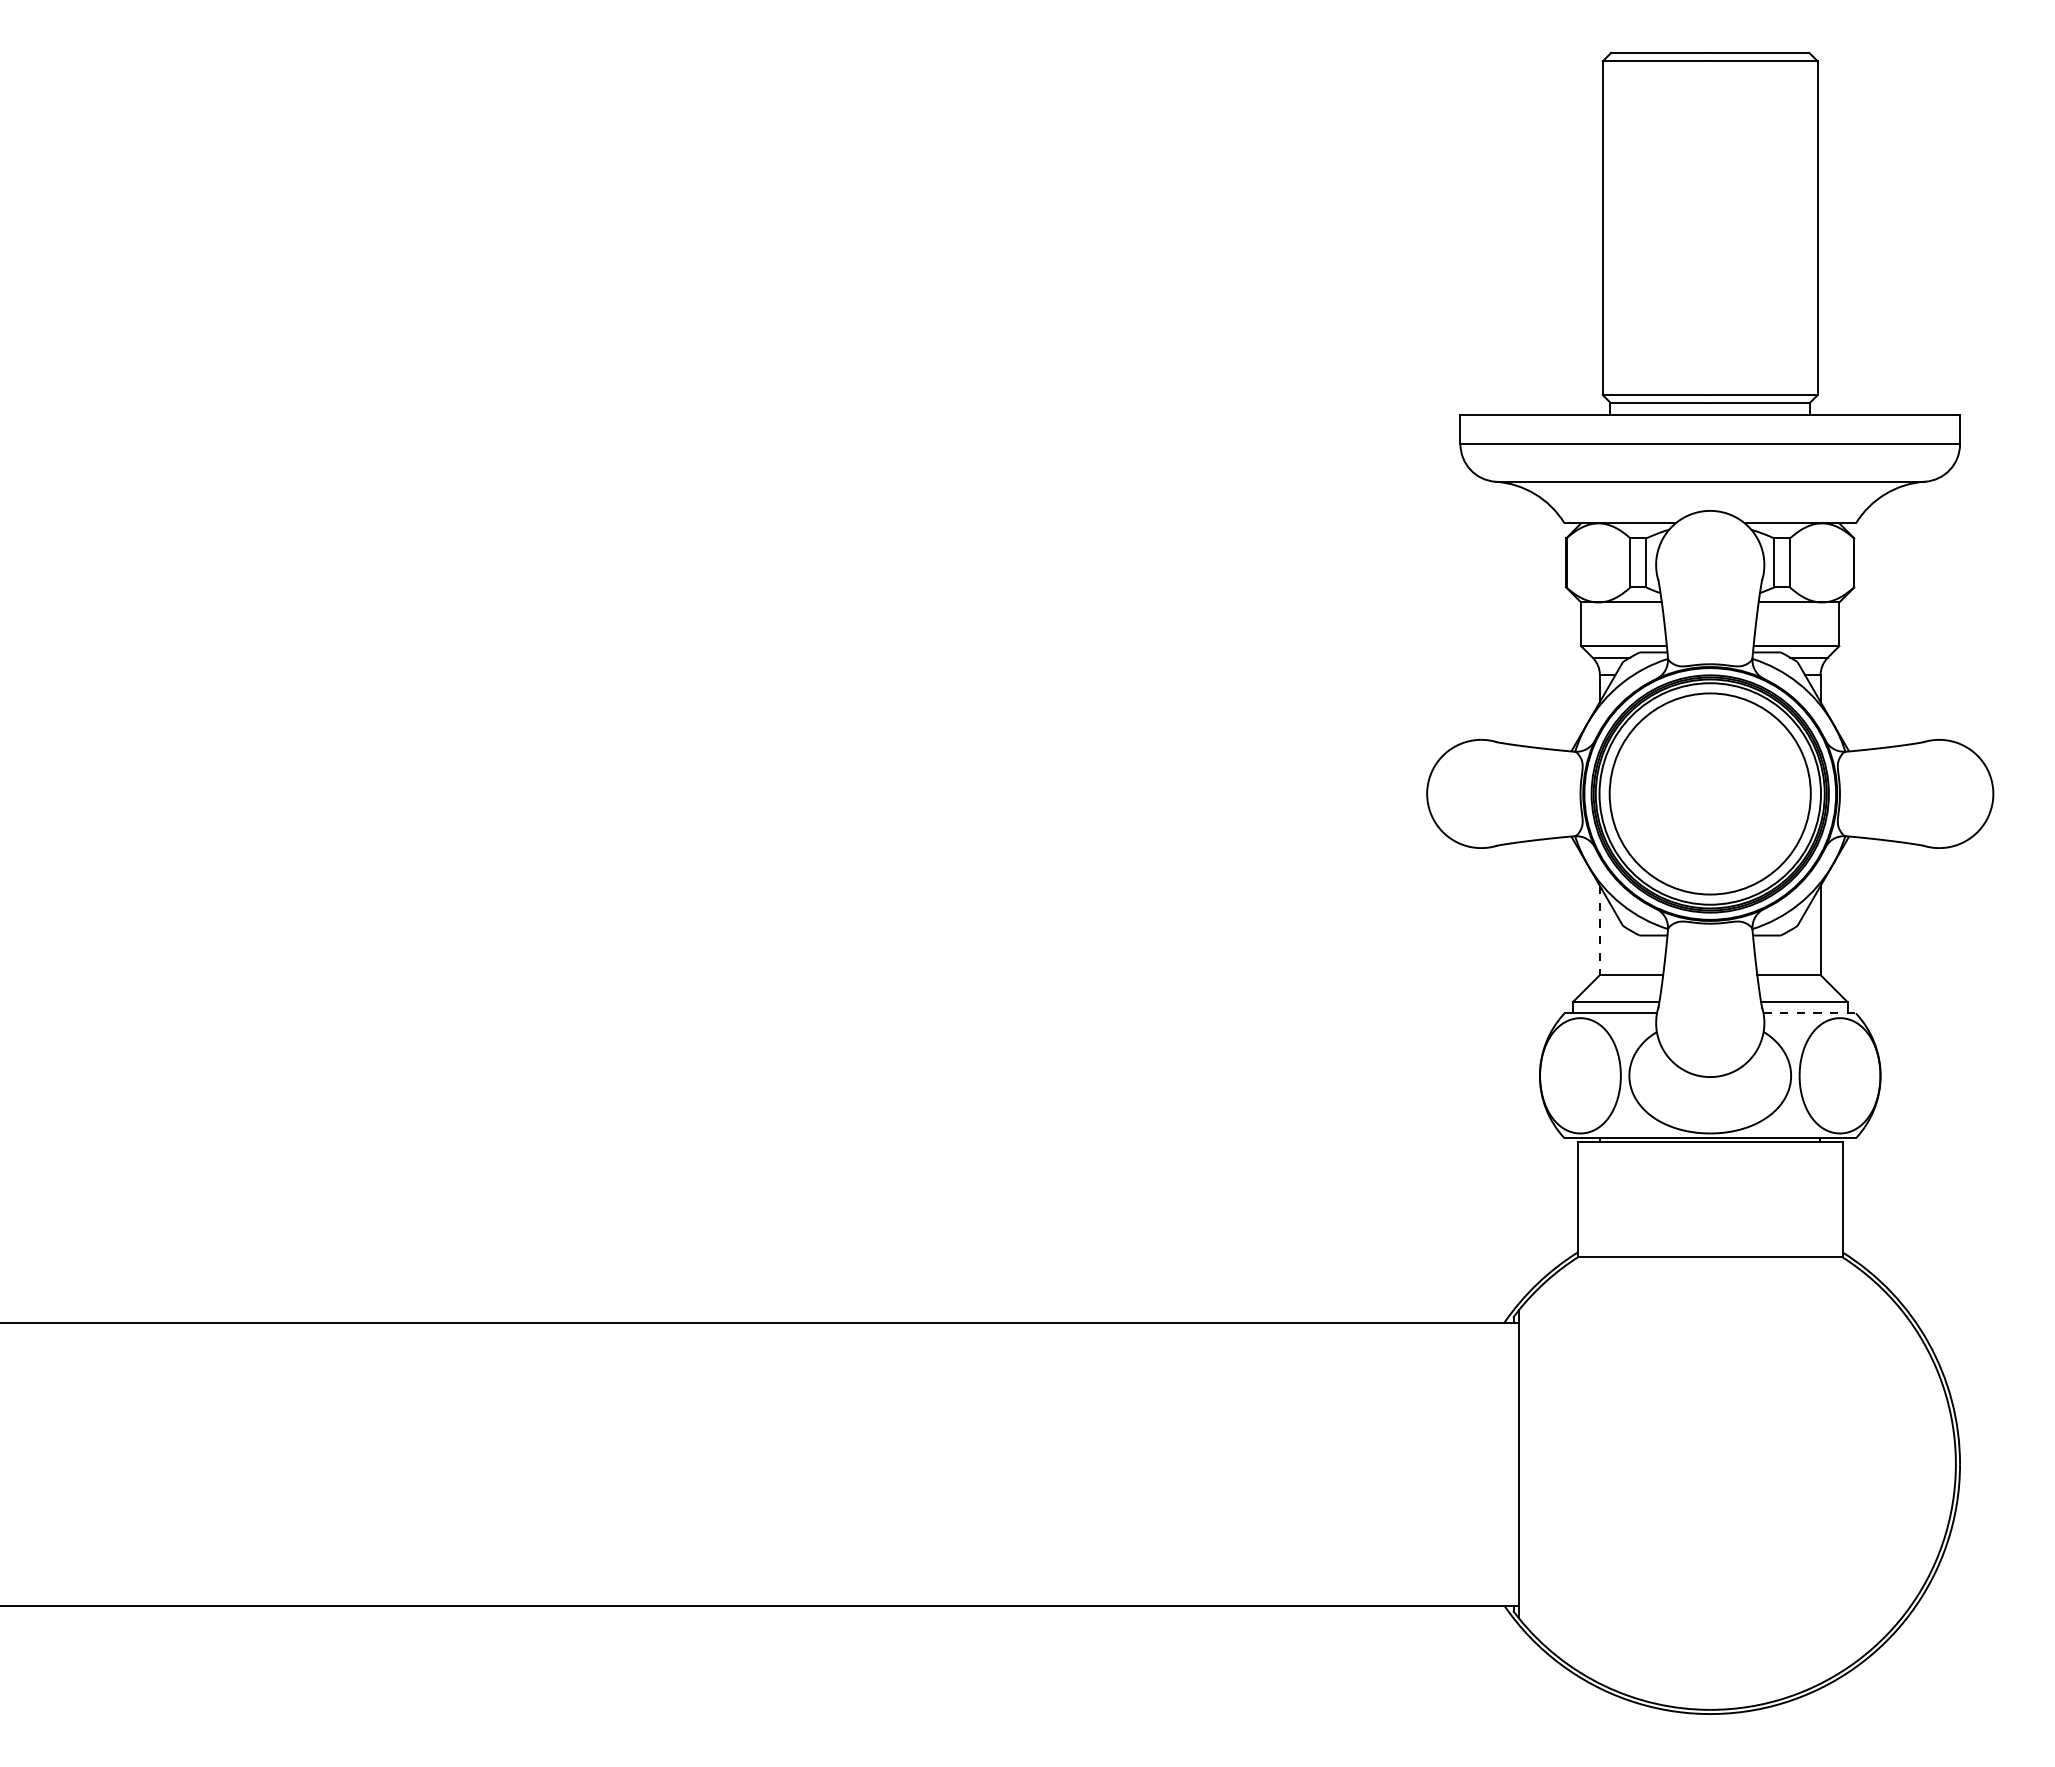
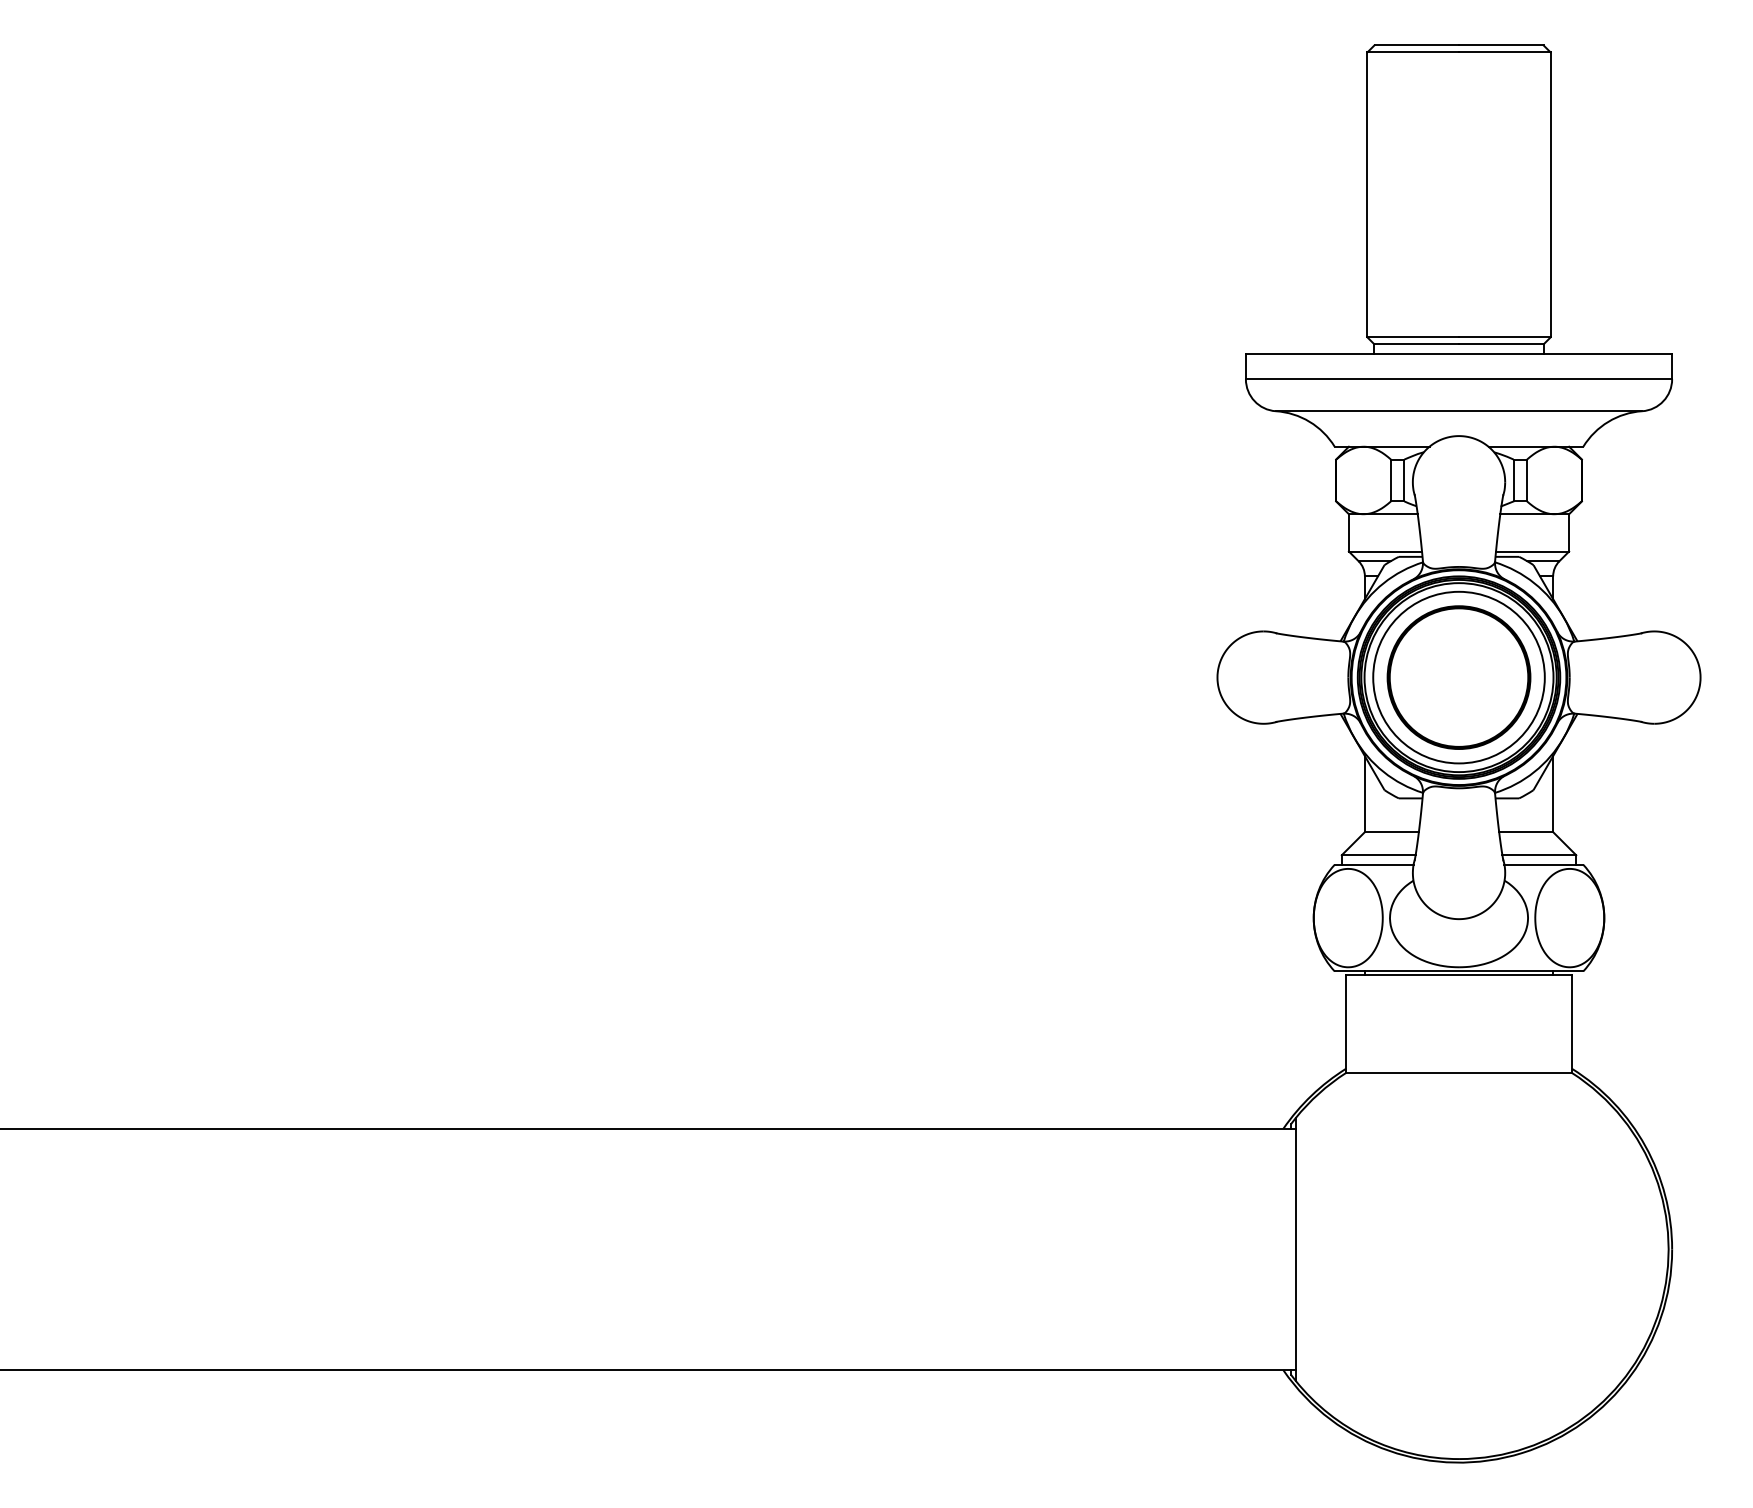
part: (1709, 793) -> (1458, 677), added
line: (1599, 930) -> (1364, 794), dashed -> solid
line: (1810, 1013) -> (1544, 864), dashed -> solid

